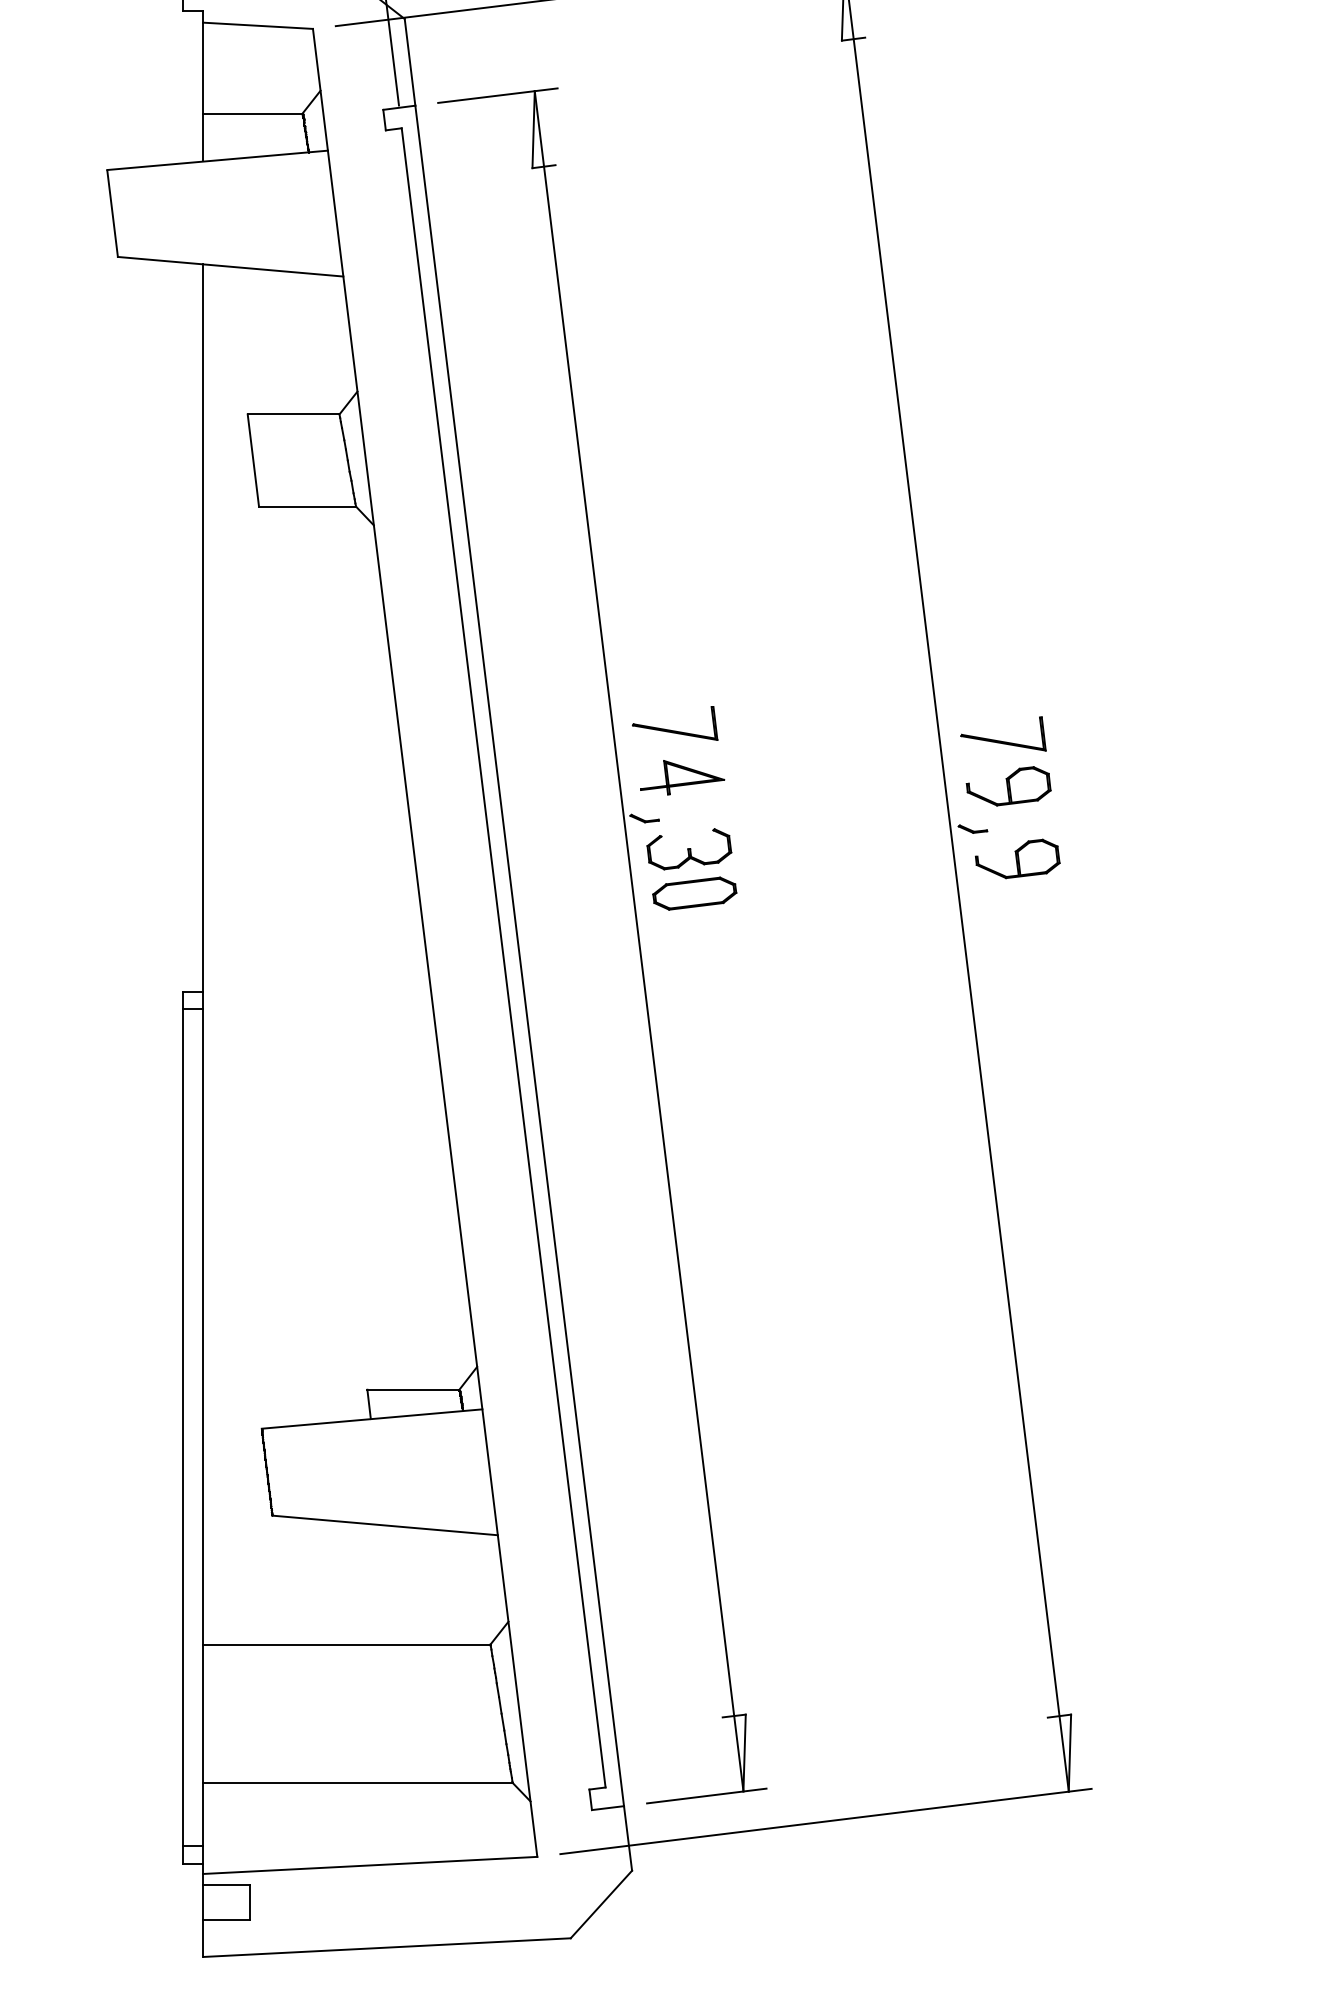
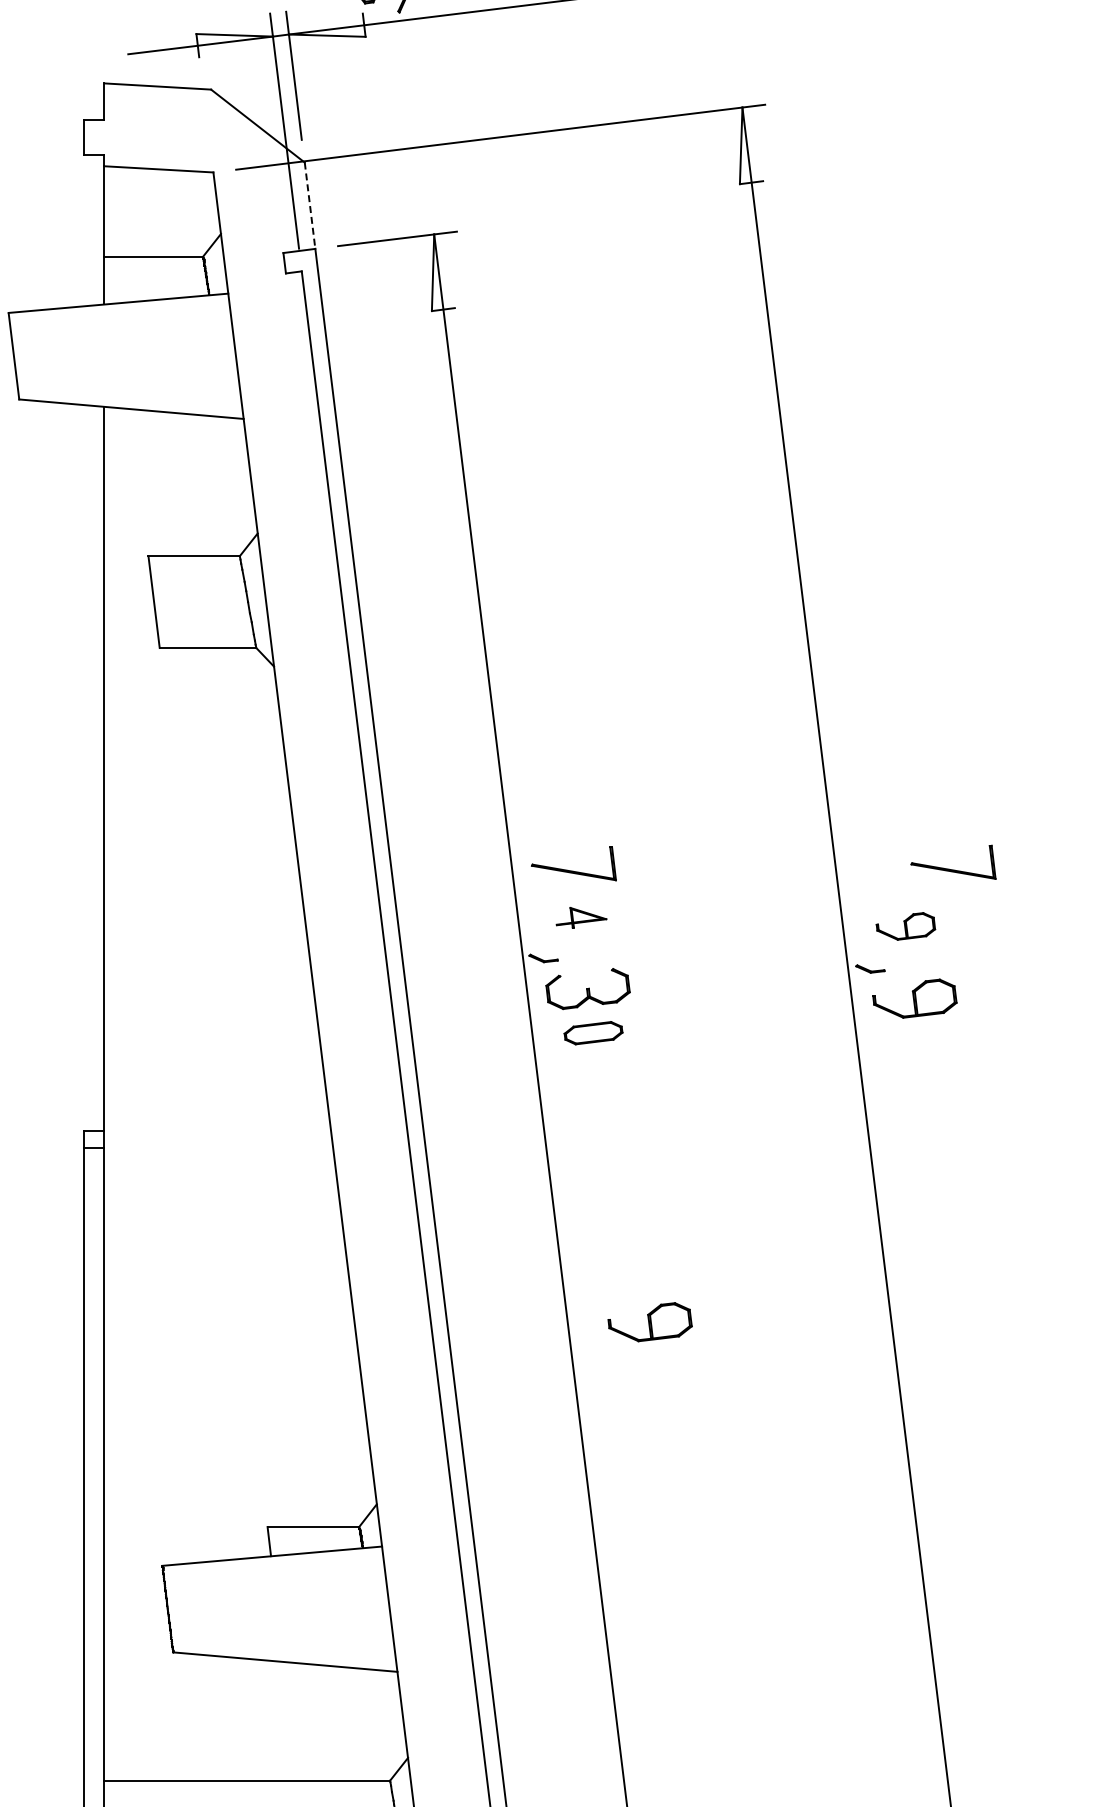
line: (410, 62) -> (310, 205), solid -> dashed
part: (1001, 740) -> (951, 868), moved
part: (682, 777) -> (581, 917), size x0.6
part: (1008, 786) -> (905, 926), size x0.7
part: (694, 893) -> (593, 1033), size x0.7
part: (751, 1183) -> (649, 1321), added

